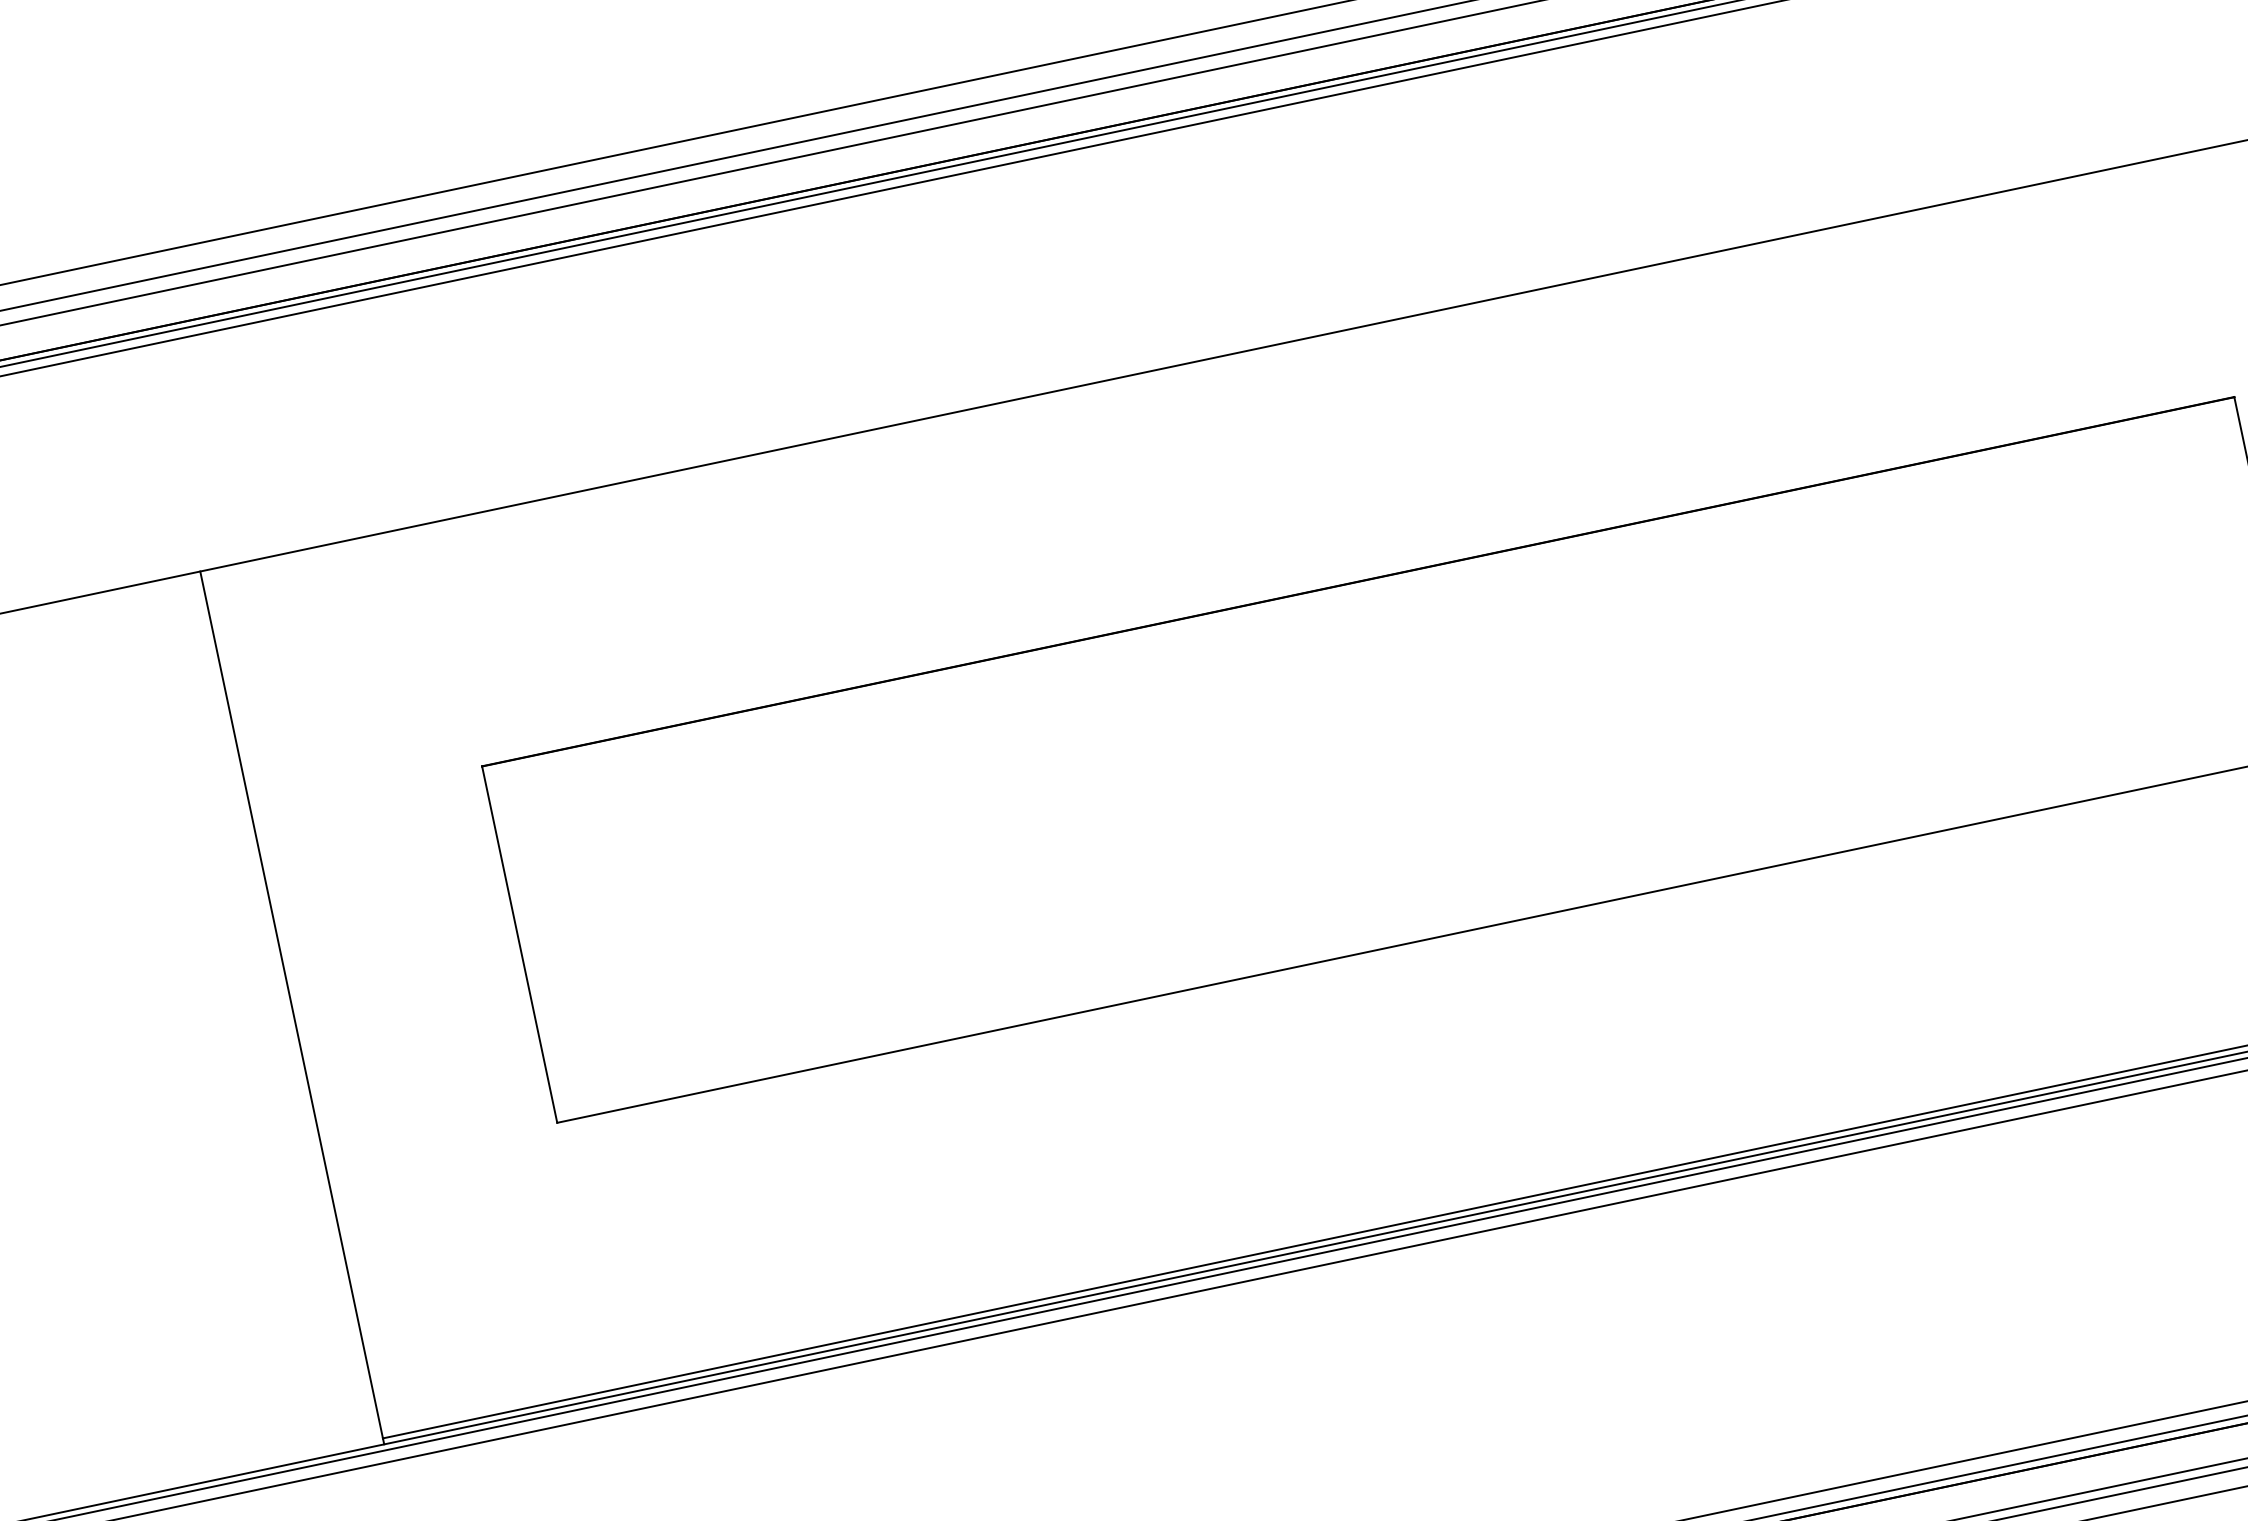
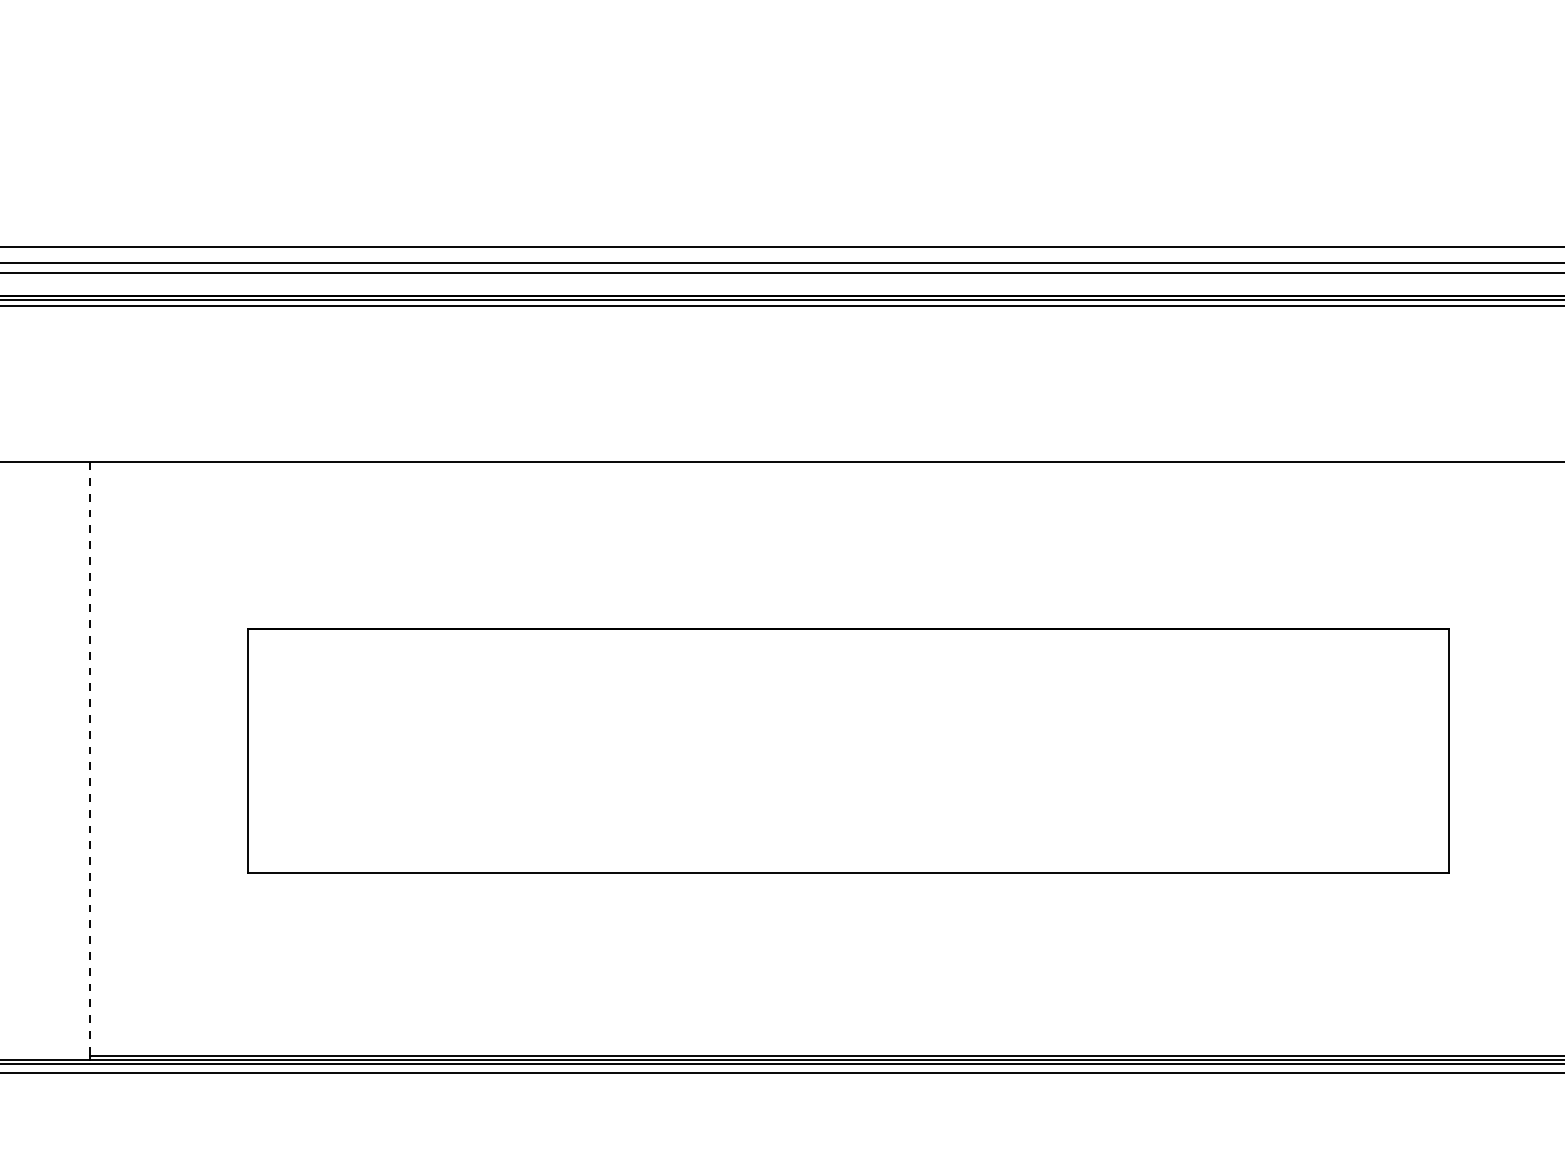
line: (291, 1005) -> (90, 759), solid -> dashed

